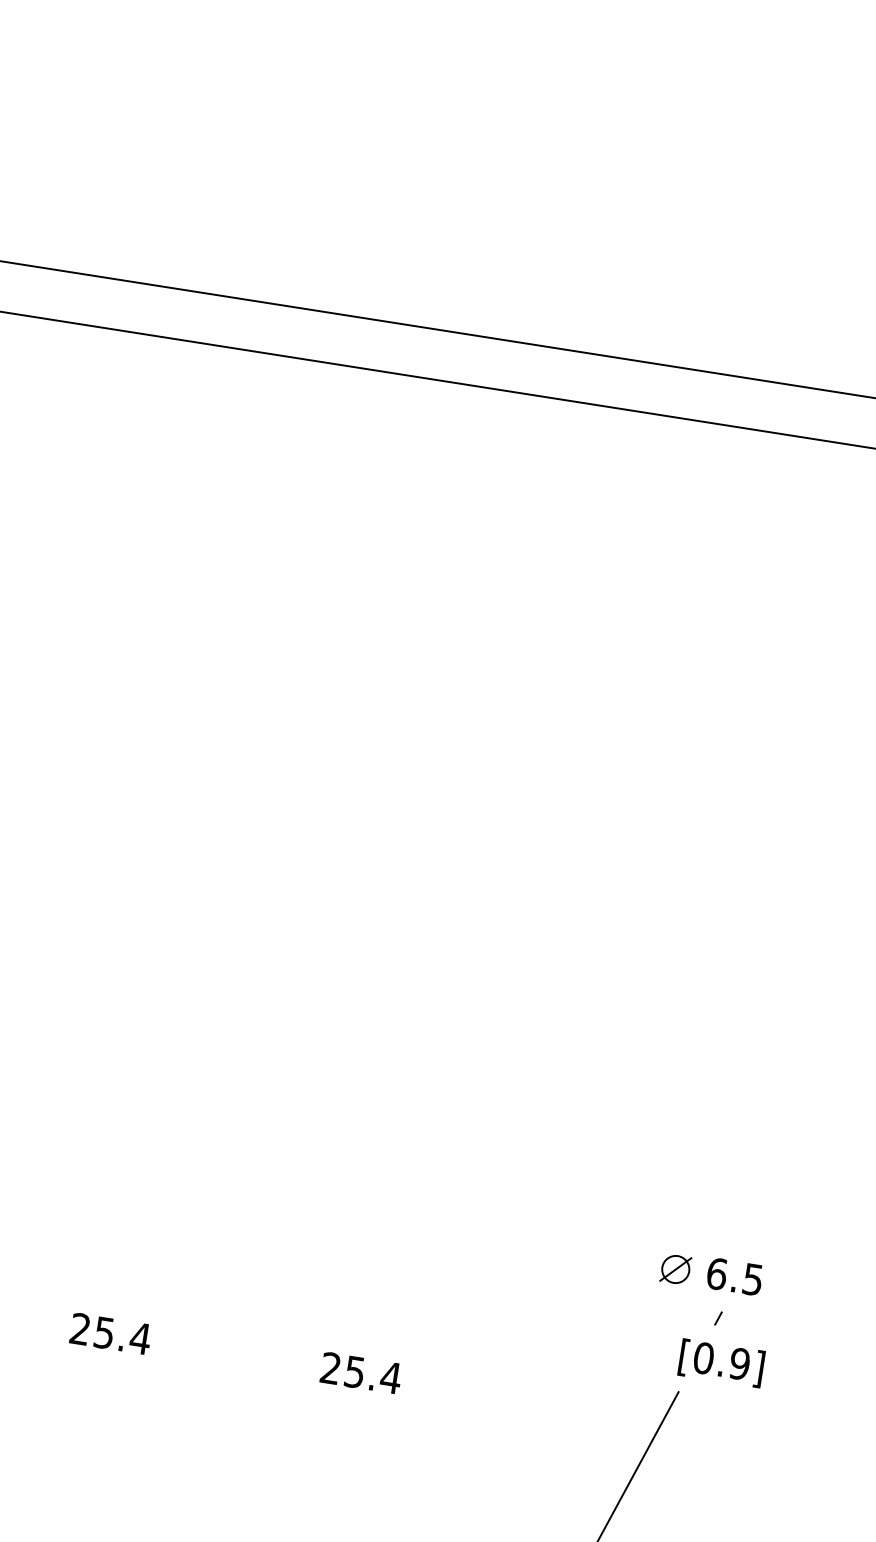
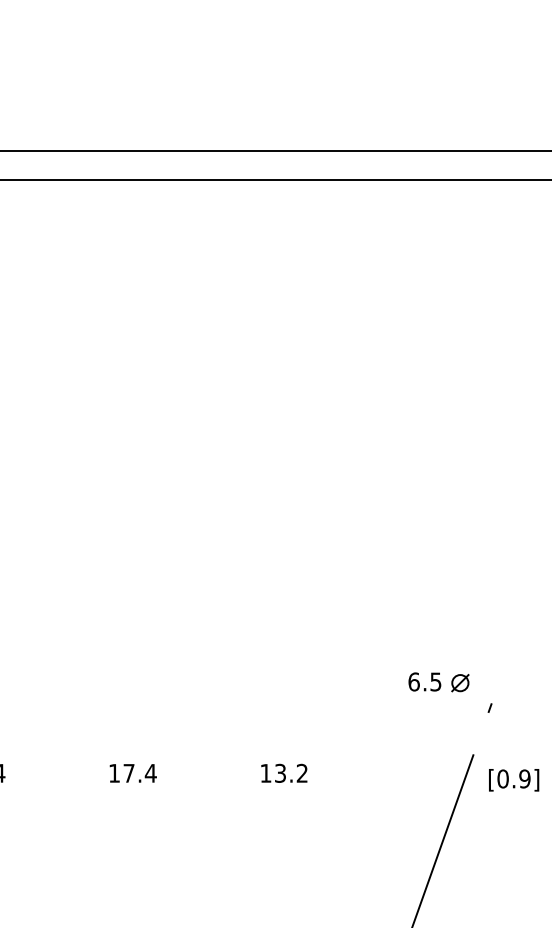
text: (734, 1275) -> (424, 681), moved
text: (92, 1329) -> (121, 772), 25.4 -> 17.4
text: (722, 1363) -> (514, 780), moved
text: (361, 1371) -> (284, 772), 25.4 -> 13.2

